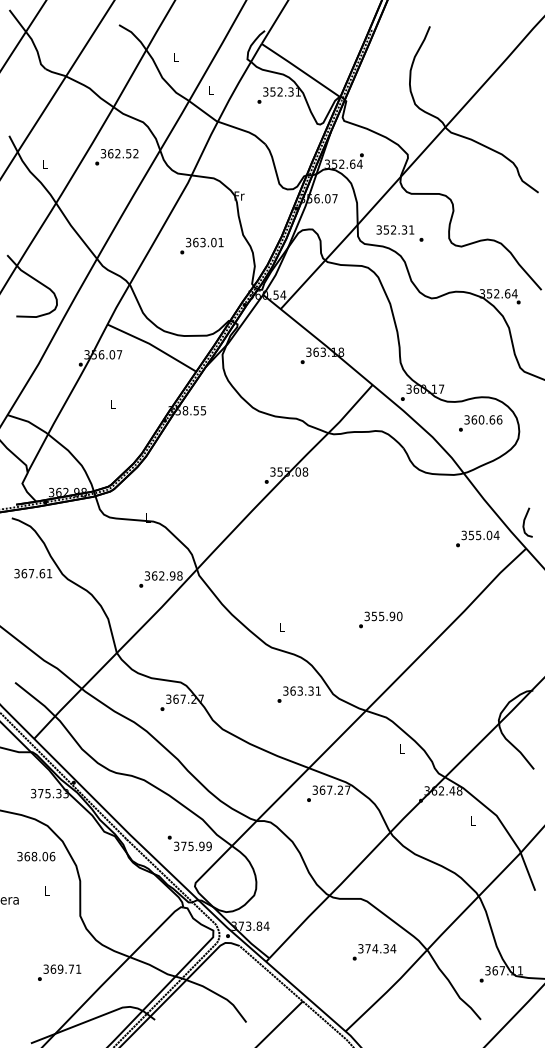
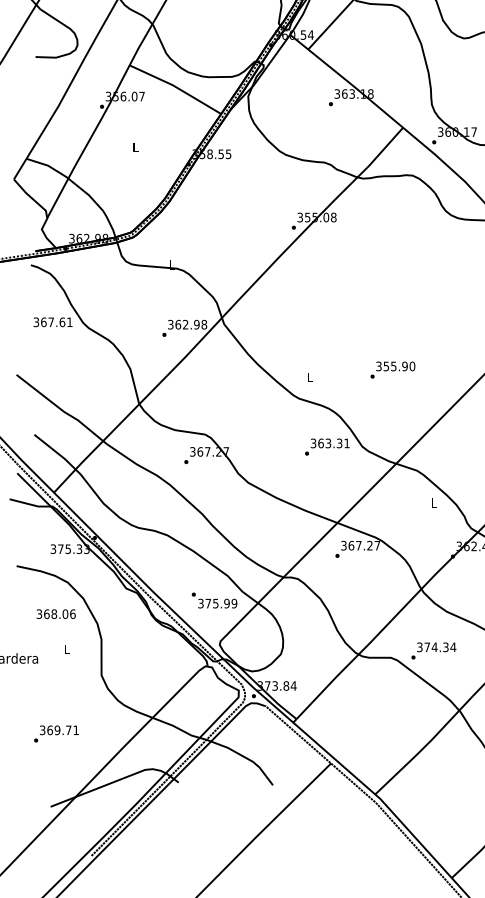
text: (380, 619) -> (392, 369), moved
text: (374, 952) -> (433, 651), moved
text: (59, 972) -> (56, 733), moved

